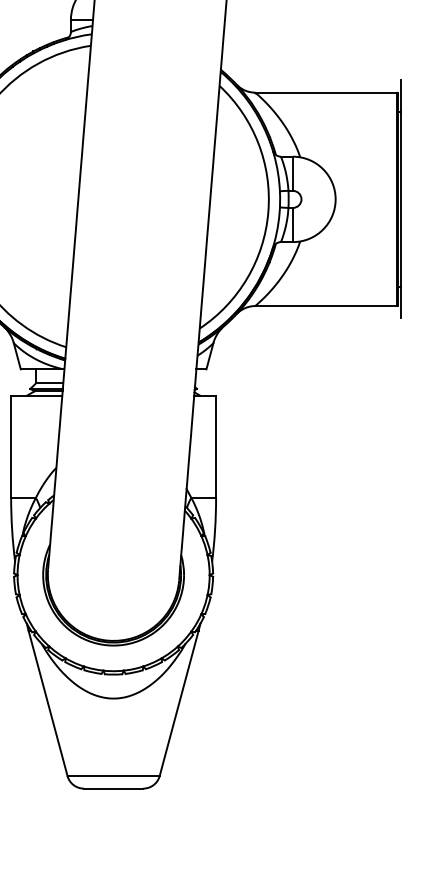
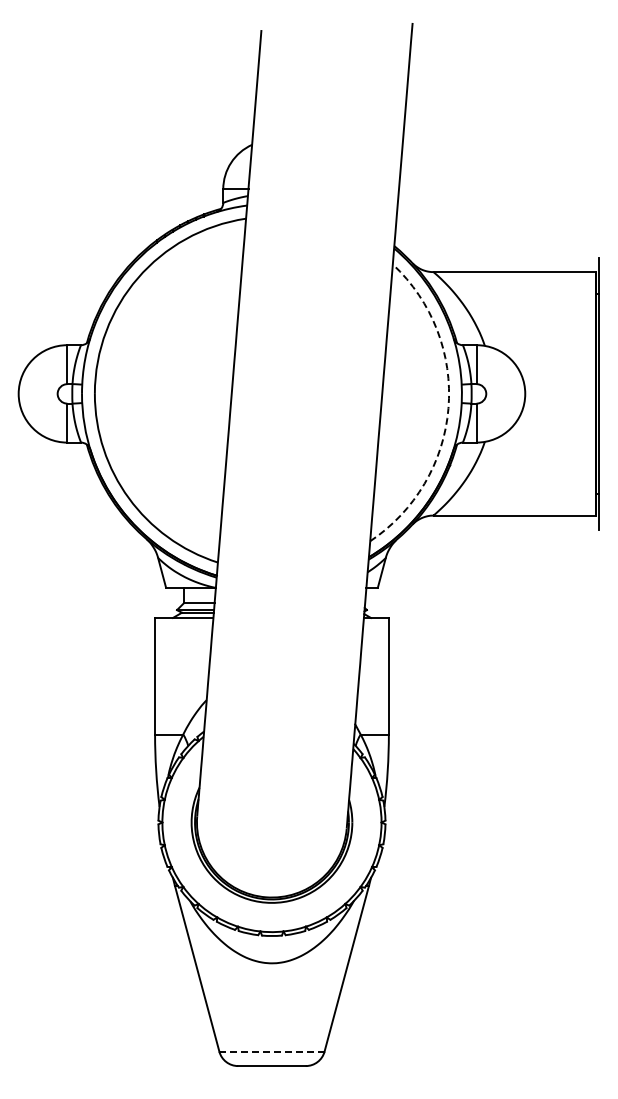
arc: (268, 212) -> (448, 408), solid -> dashed
line: (113, 775) -> (271, 1051), solid -> dashed

